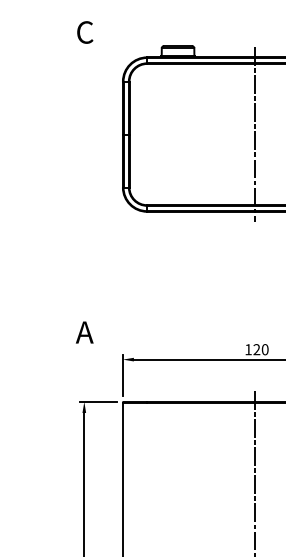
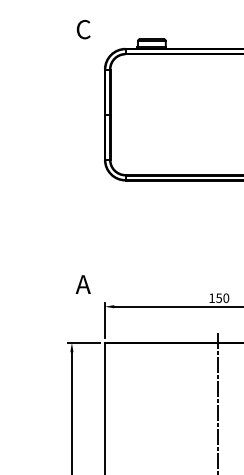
text: (84, 32) -> (83, 29), moved
line: (254, 134) -> (217, 114), removed
text: (83, 332) -> (82, 284), moved
text: (257, 348) -> (219, 297), 120 -> 150

